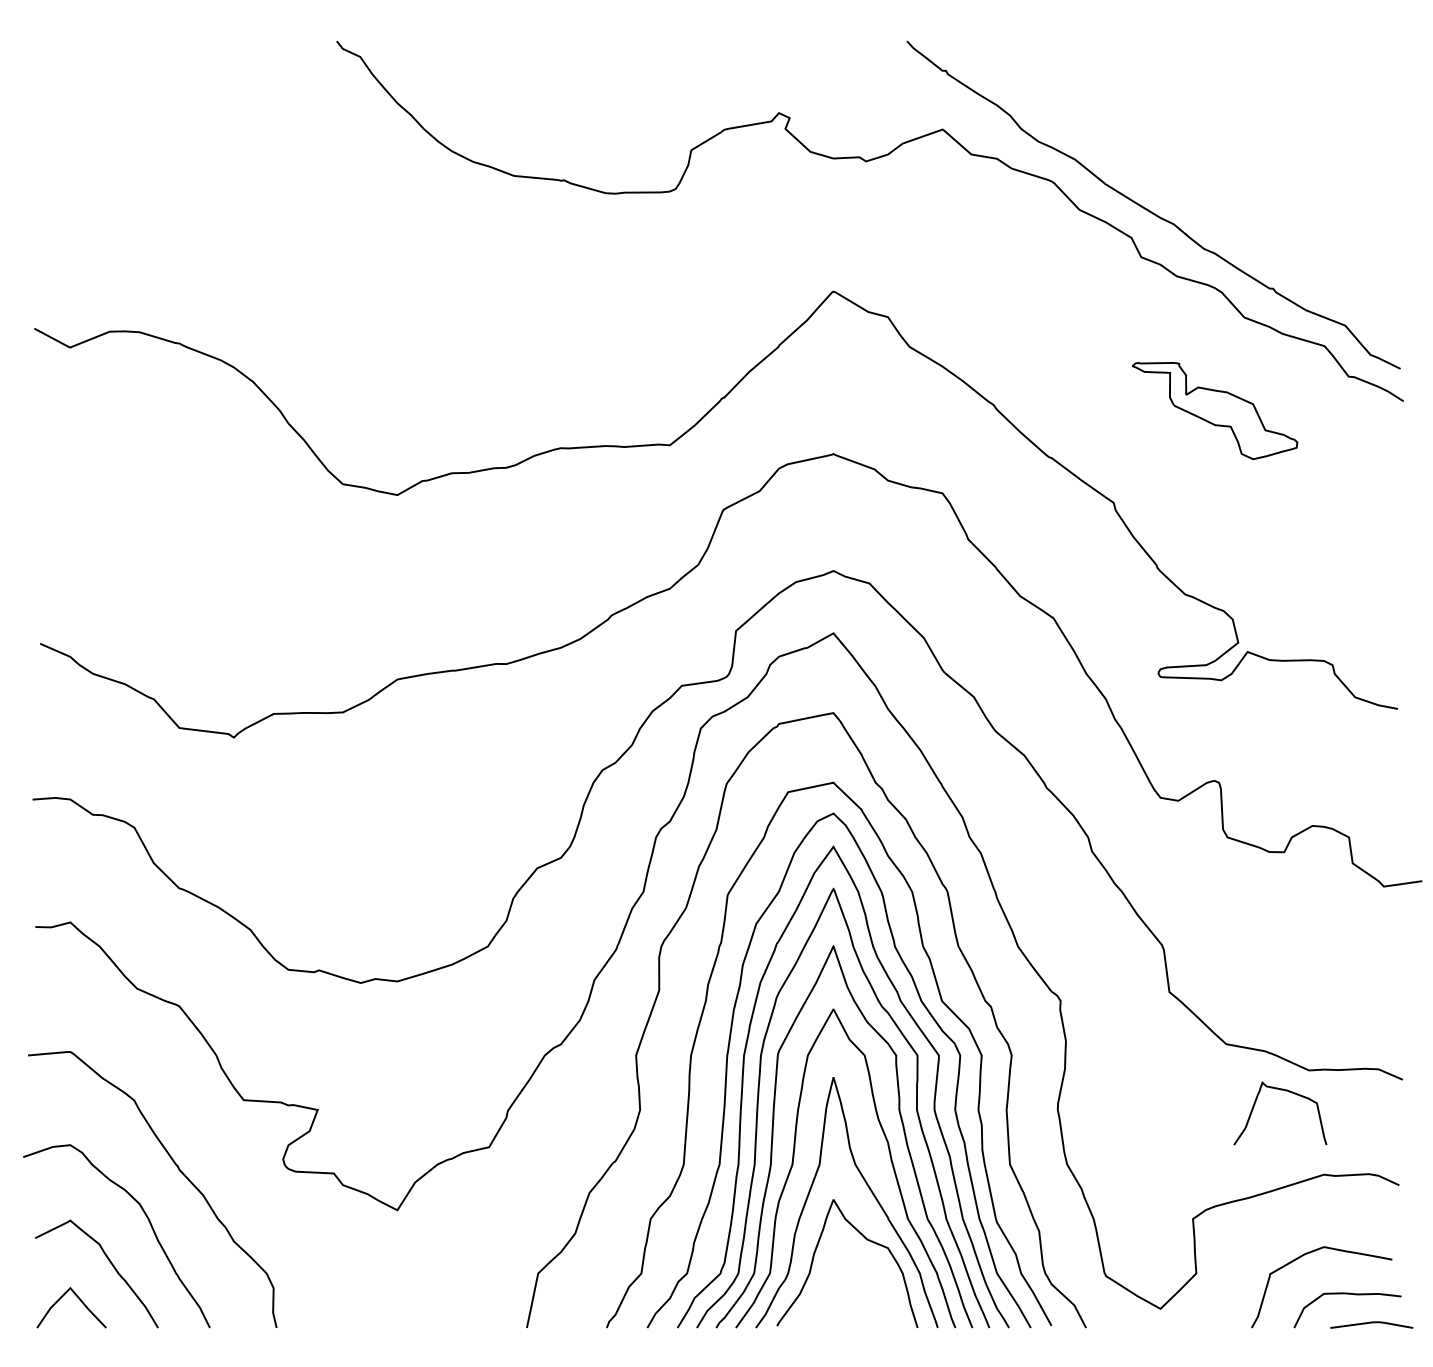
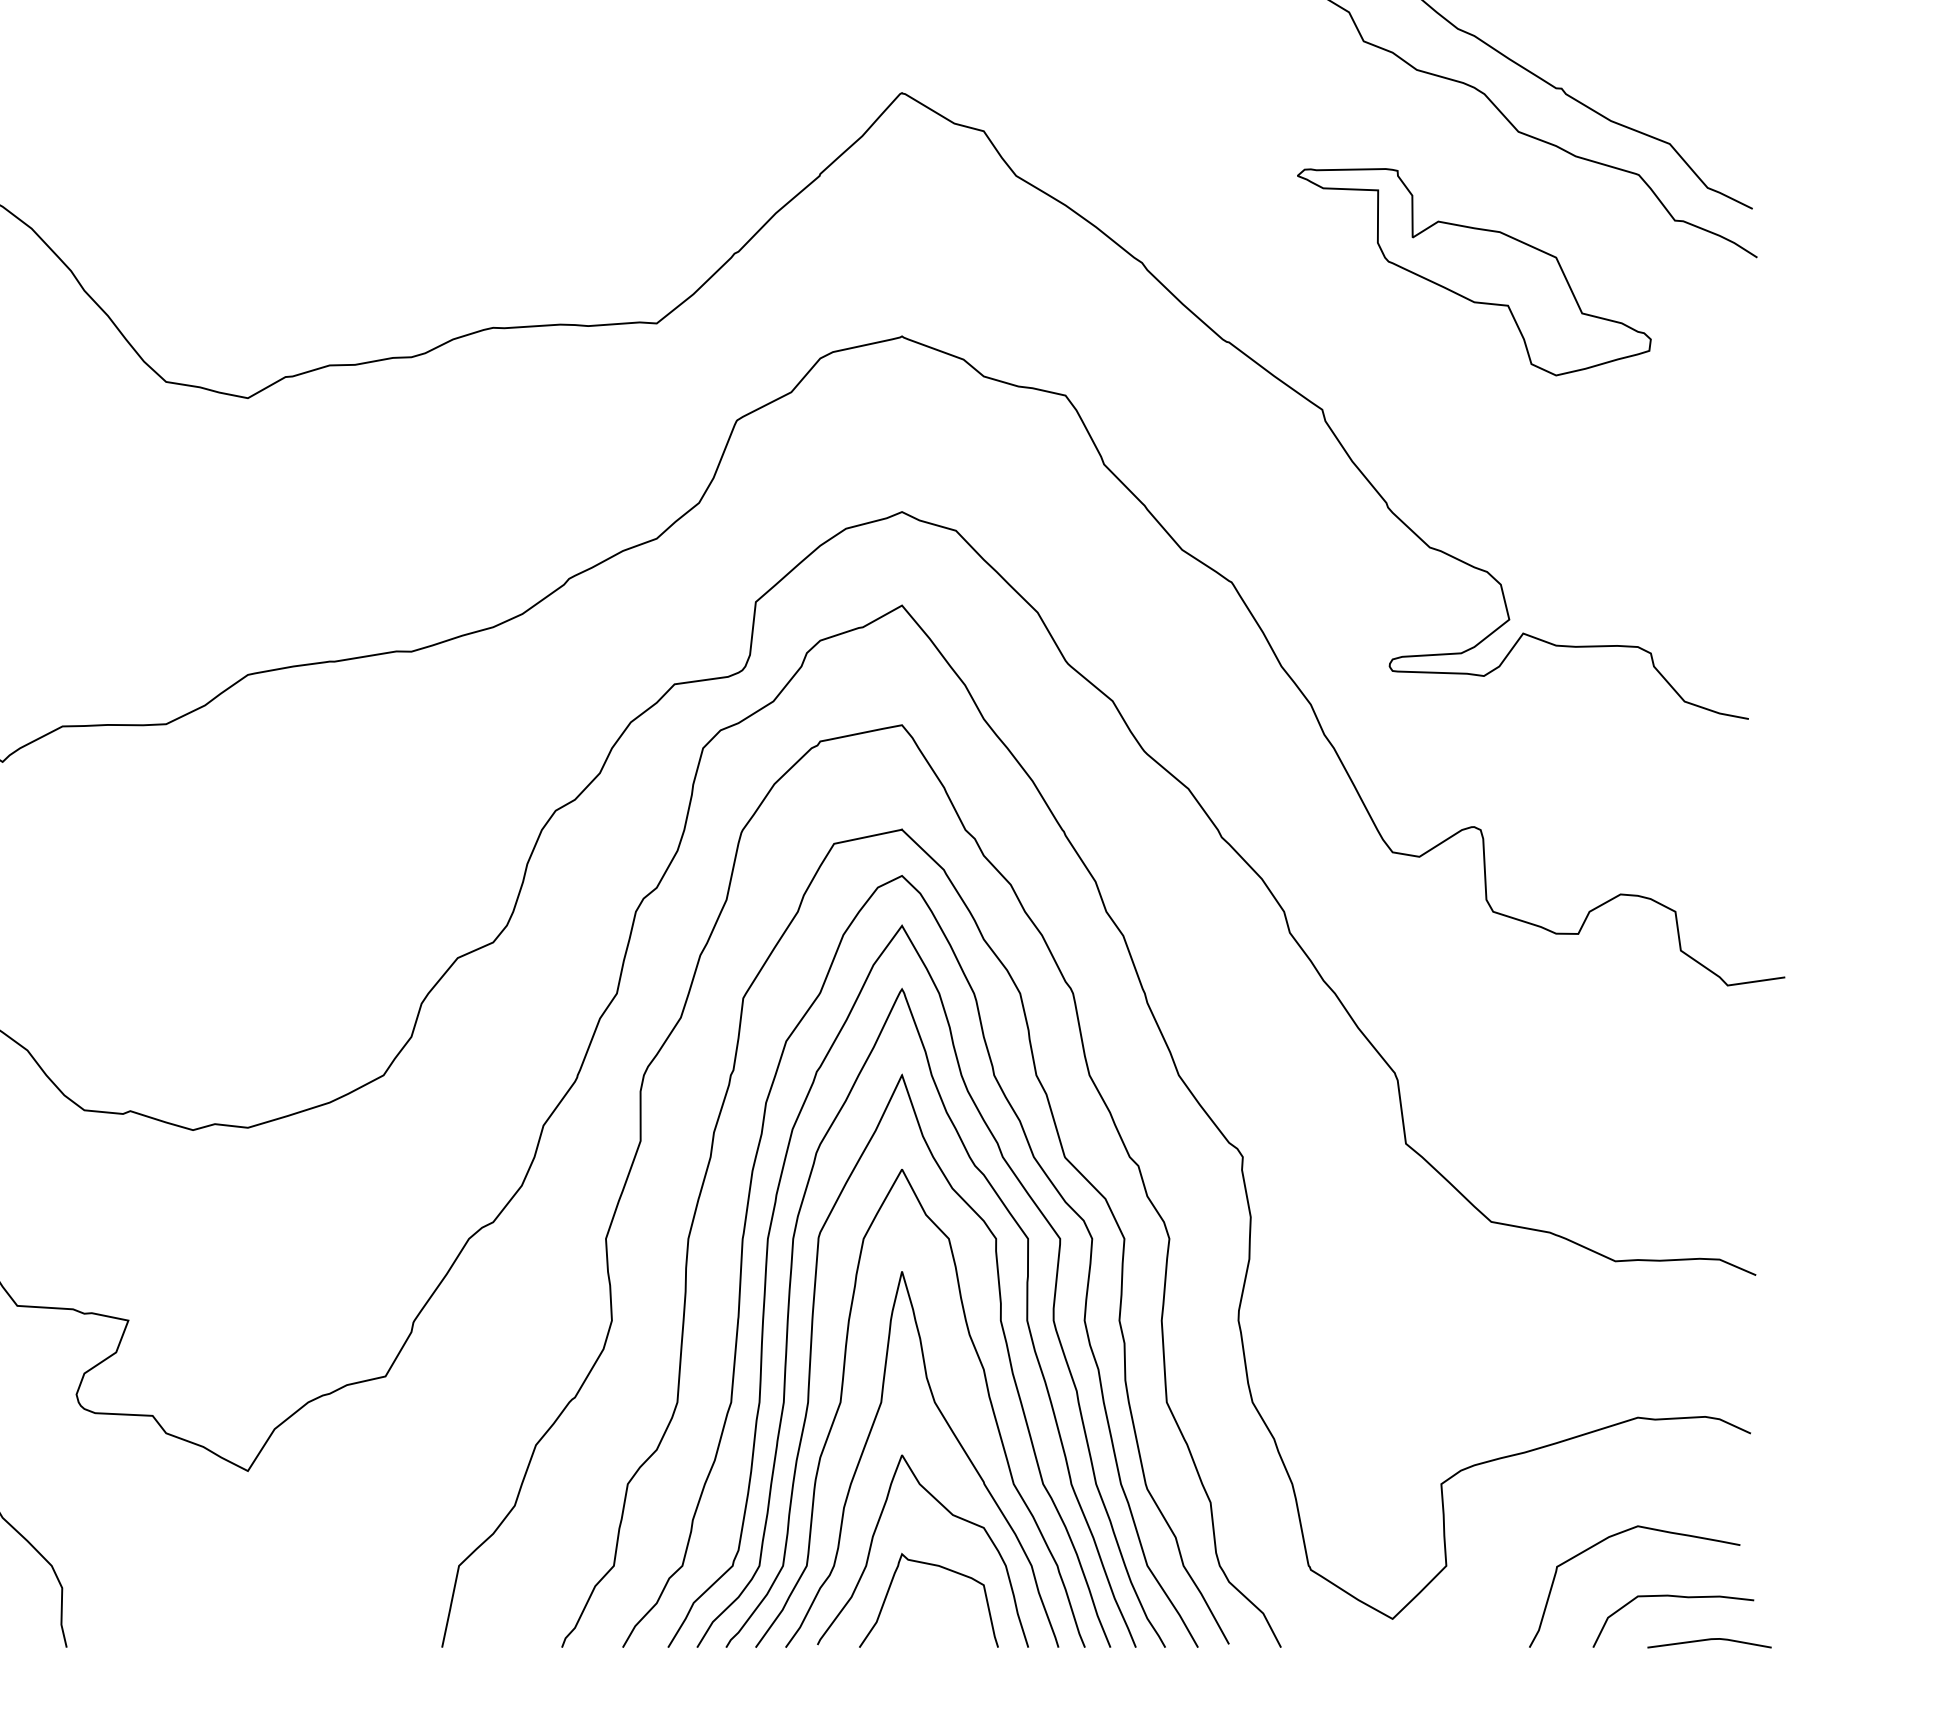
part: (1214, 410) -> (1473, 271), size x1.43
curve: (1285, 1091) -> (936, 1567), moved

